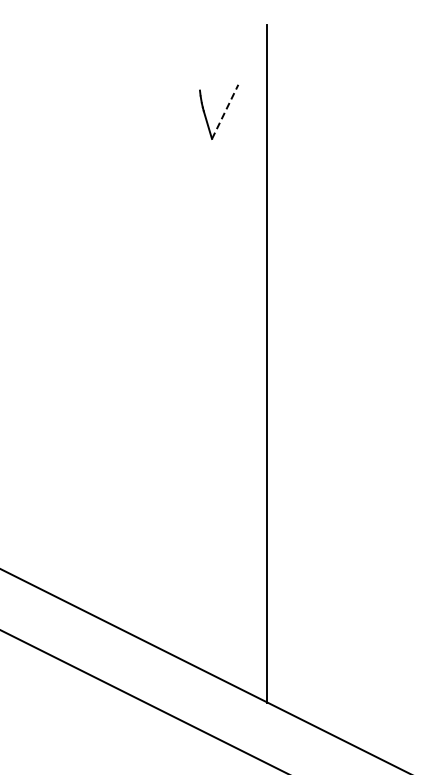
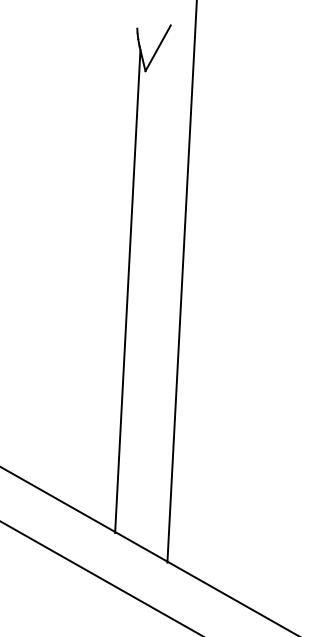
line: (225, 111) -> (158, 47), dashed -> solid
line: (204, 393) -> (127, 291), added

